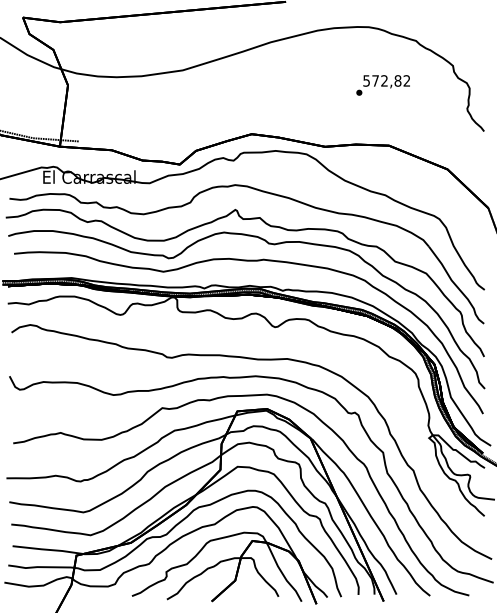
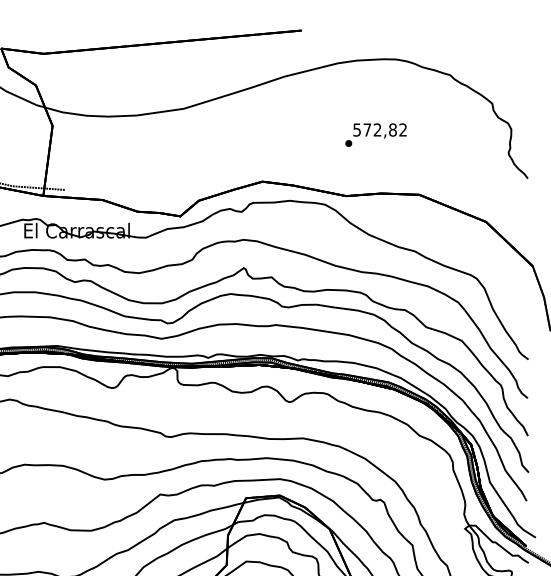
text: (382, 85) -> (375, 135), moved

